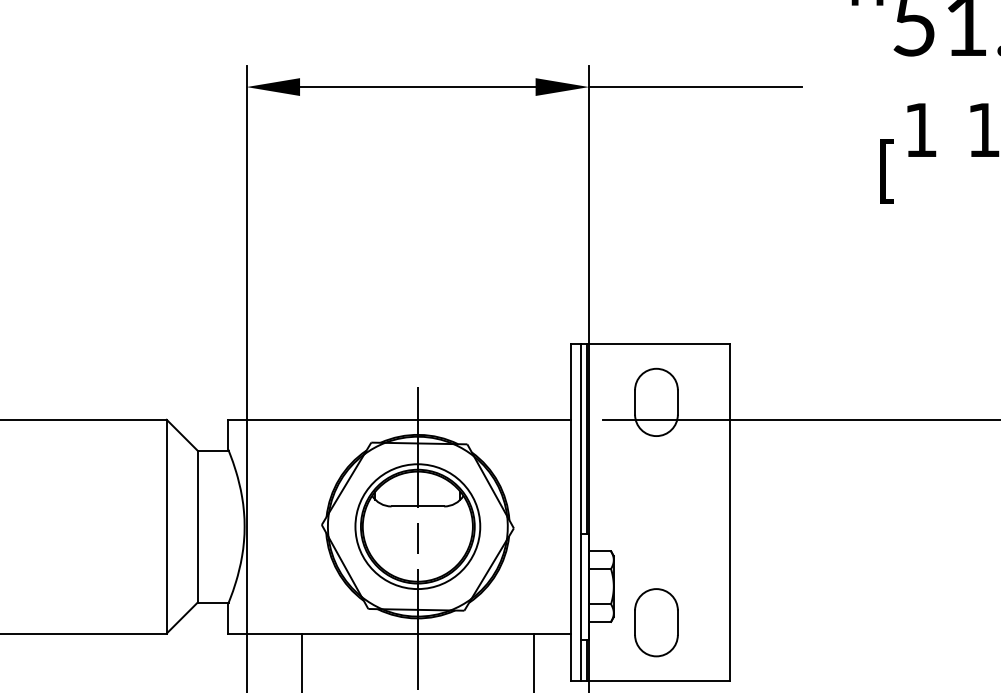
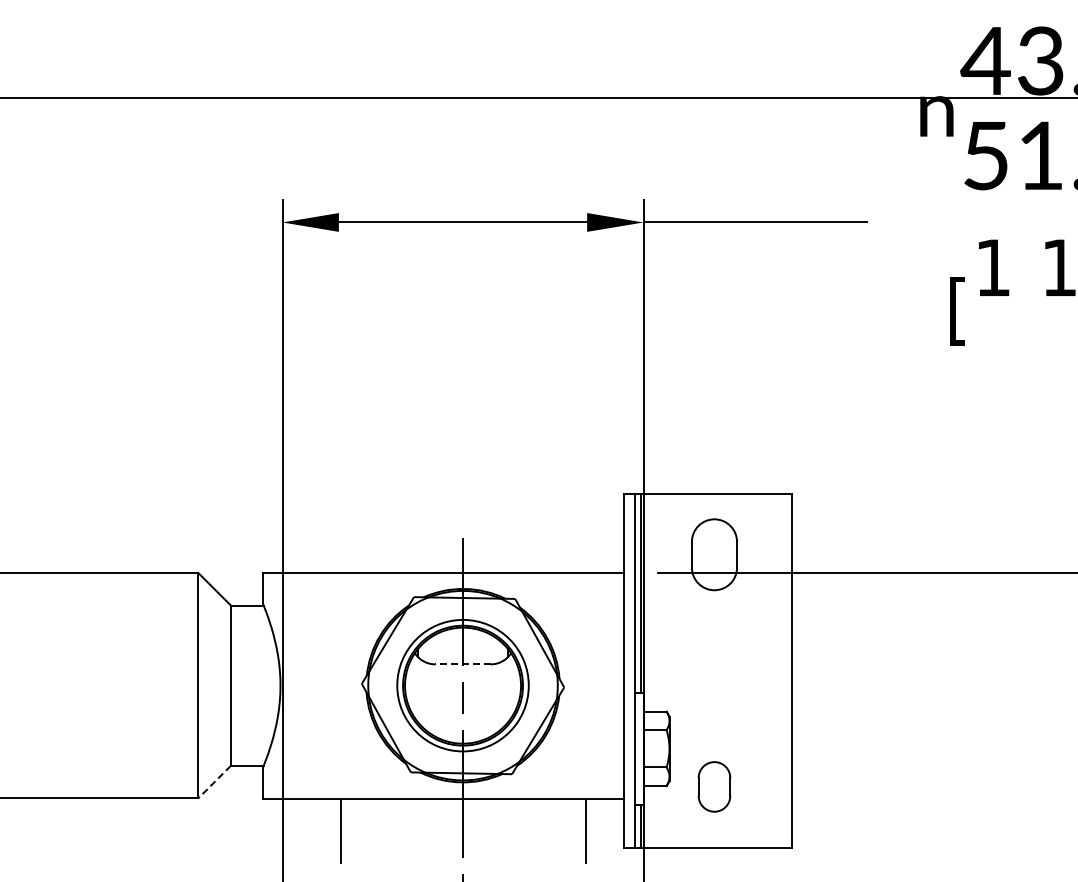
line: (418, 506) -> (463, 664), solid -> dashed
line: (181, 618) -> (214, 782), solid -> dashed
part: (656, 622) -> (714, 786), size x0.7

